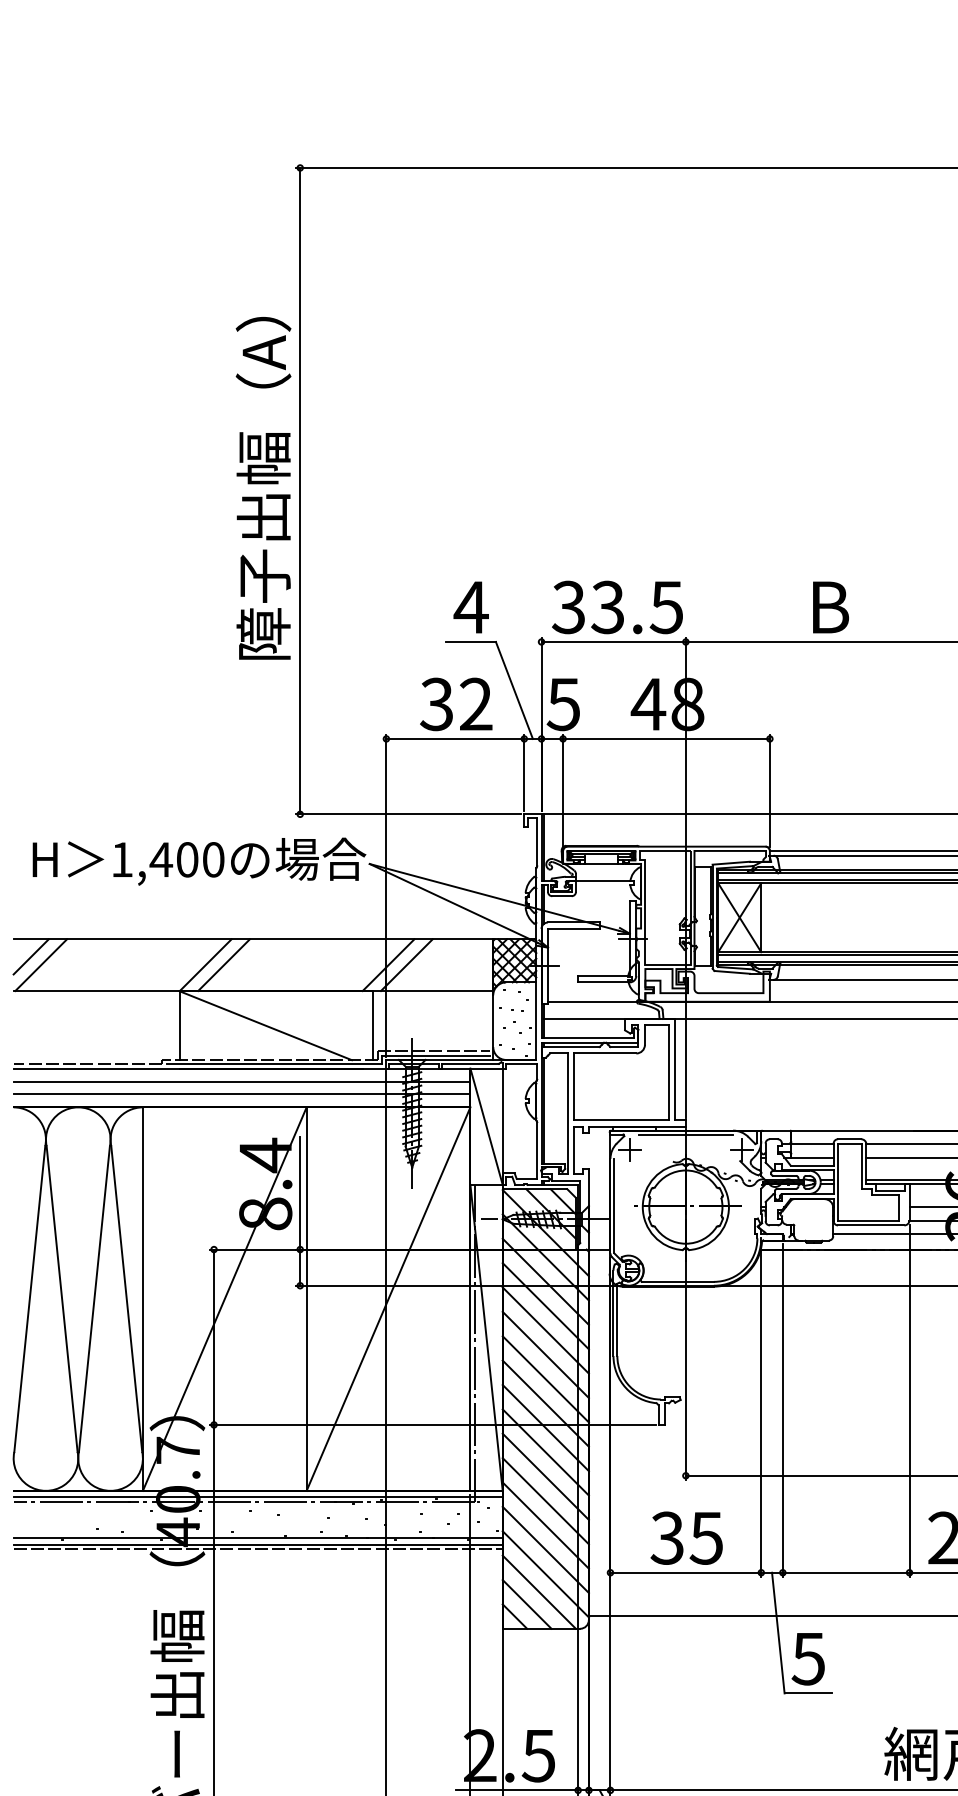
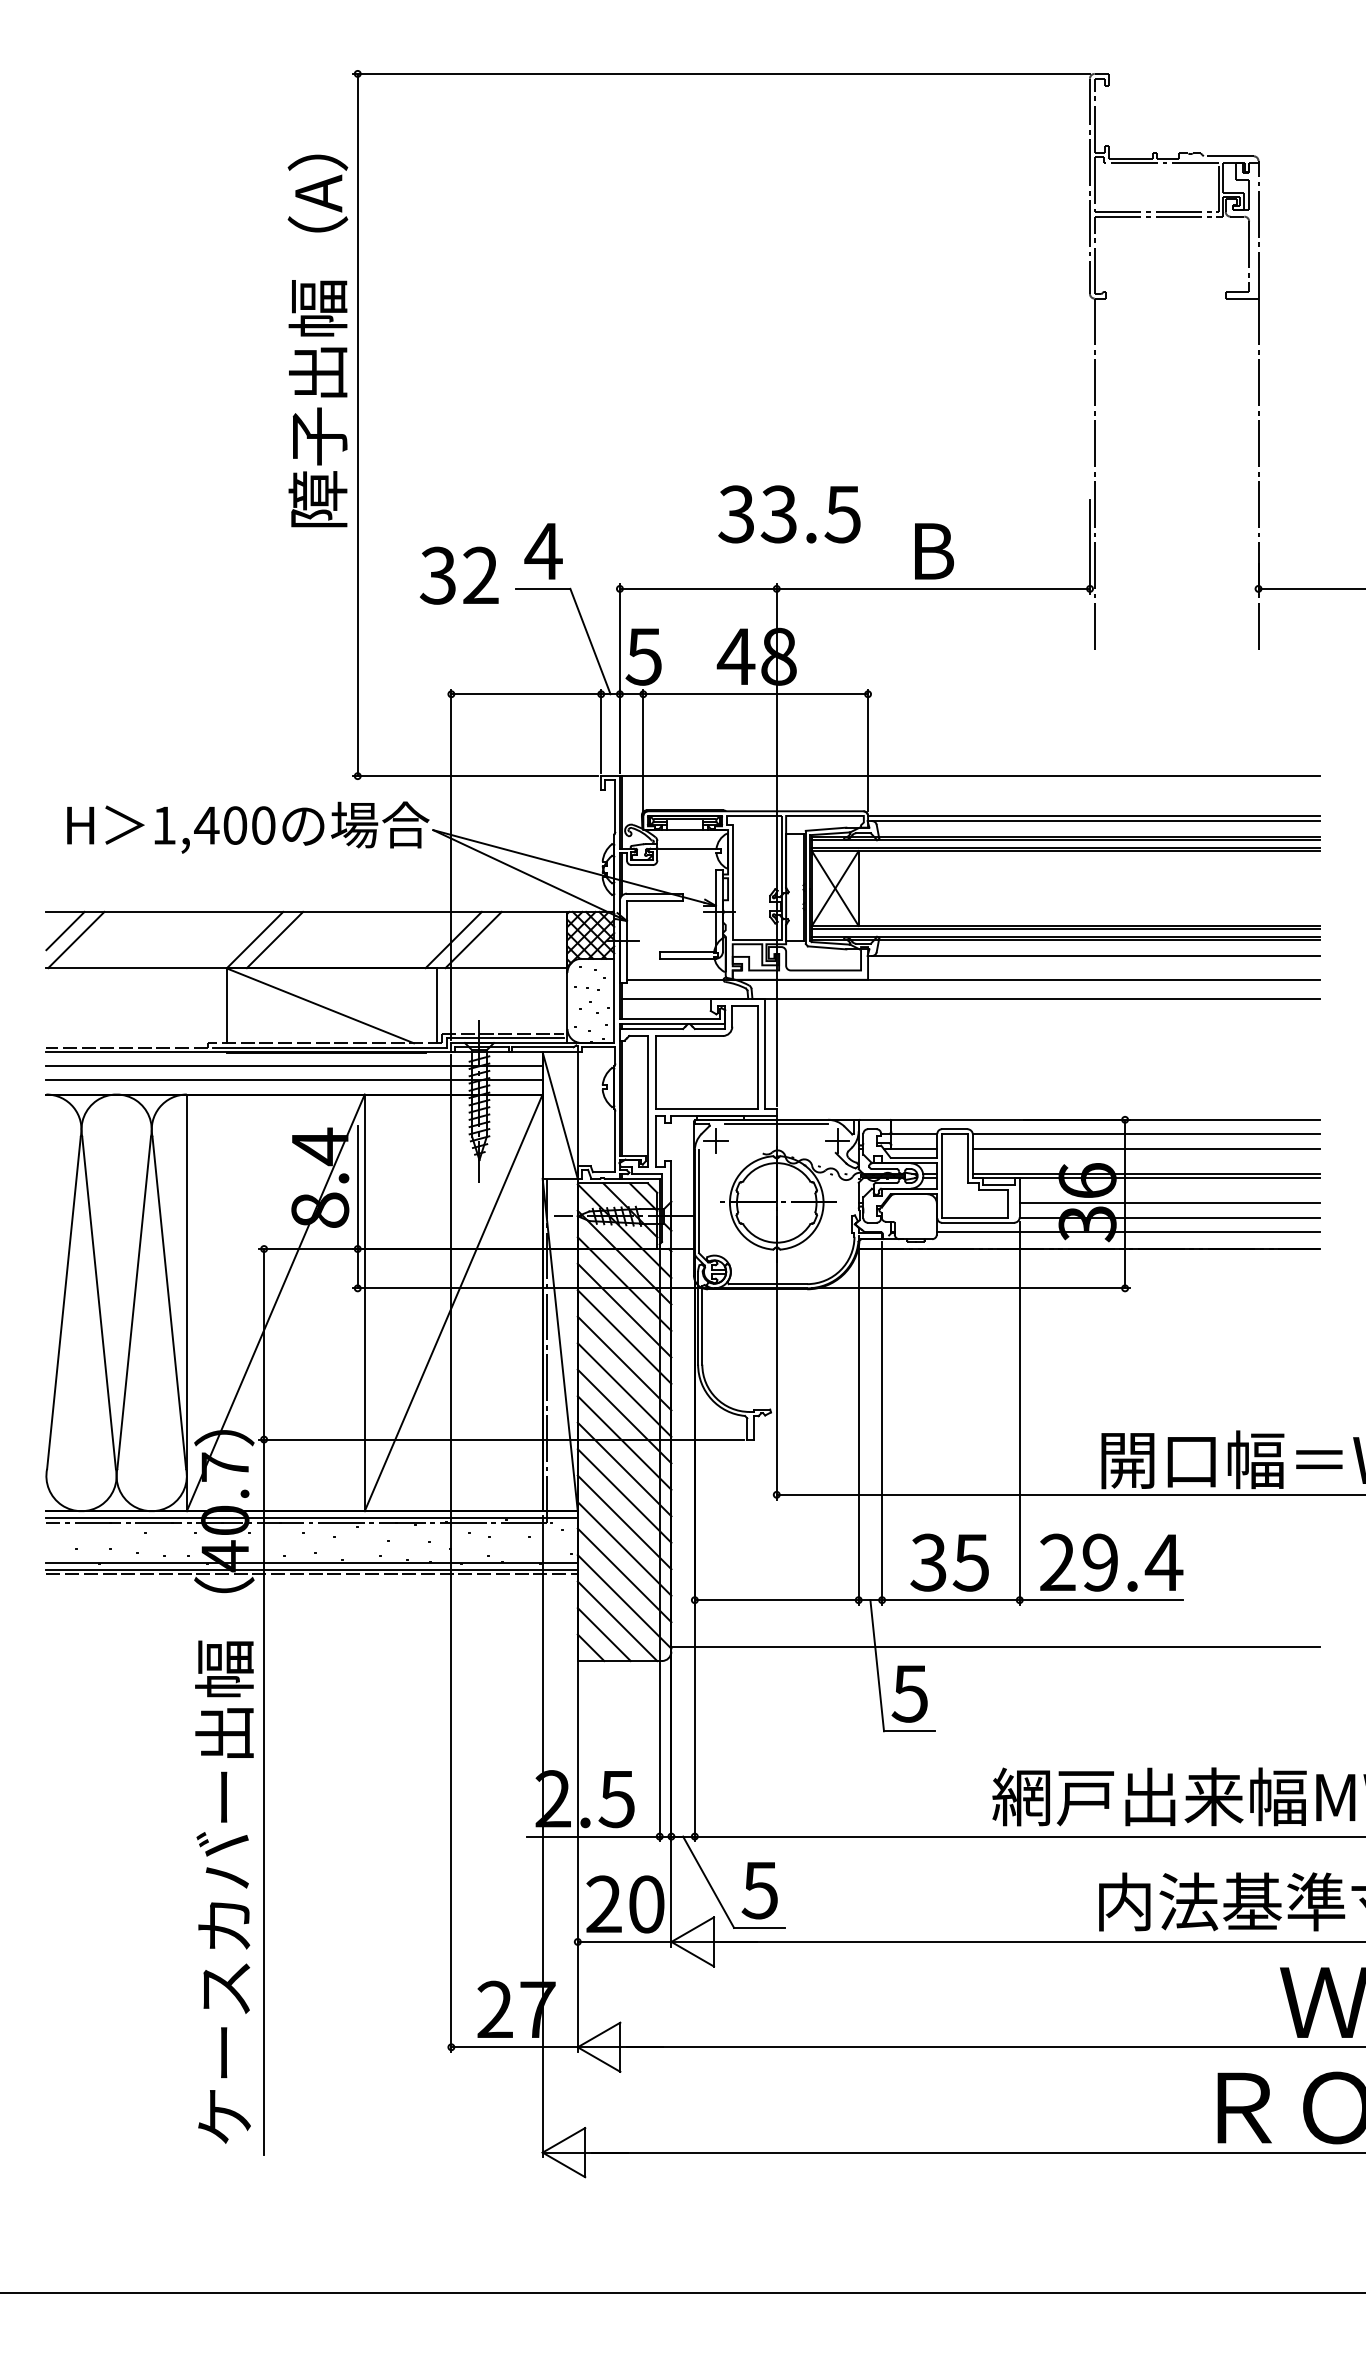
text: (263, 487) -> (317, 340), moved
text: (617, 607) -> (789, 514), moved
text: (456, 704) -> (459, 575), moved
text: (686, 1538) -> (949, 1562), moved

